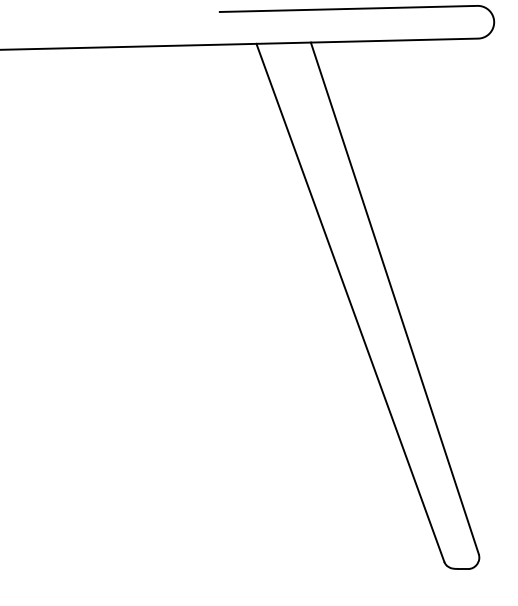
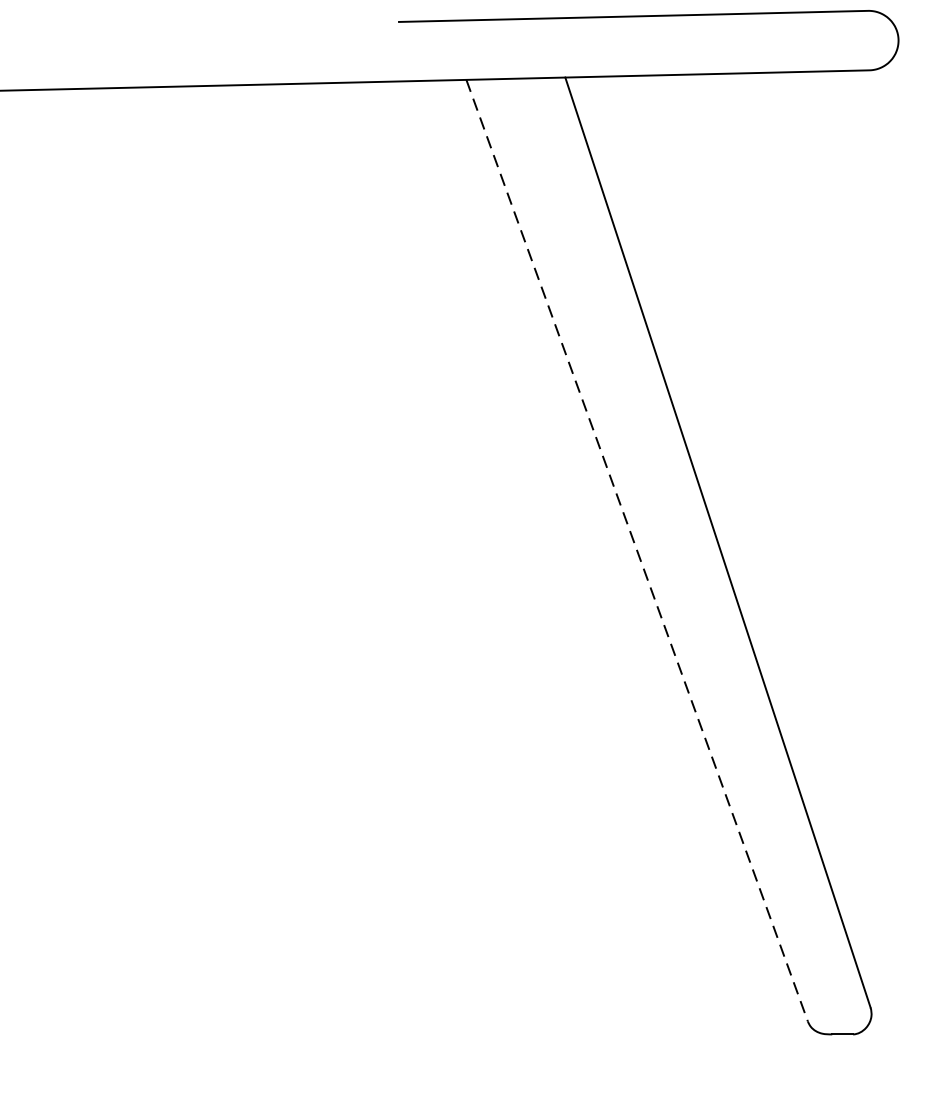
line: (350, 303) -> (637, 551), solid -> dashed

